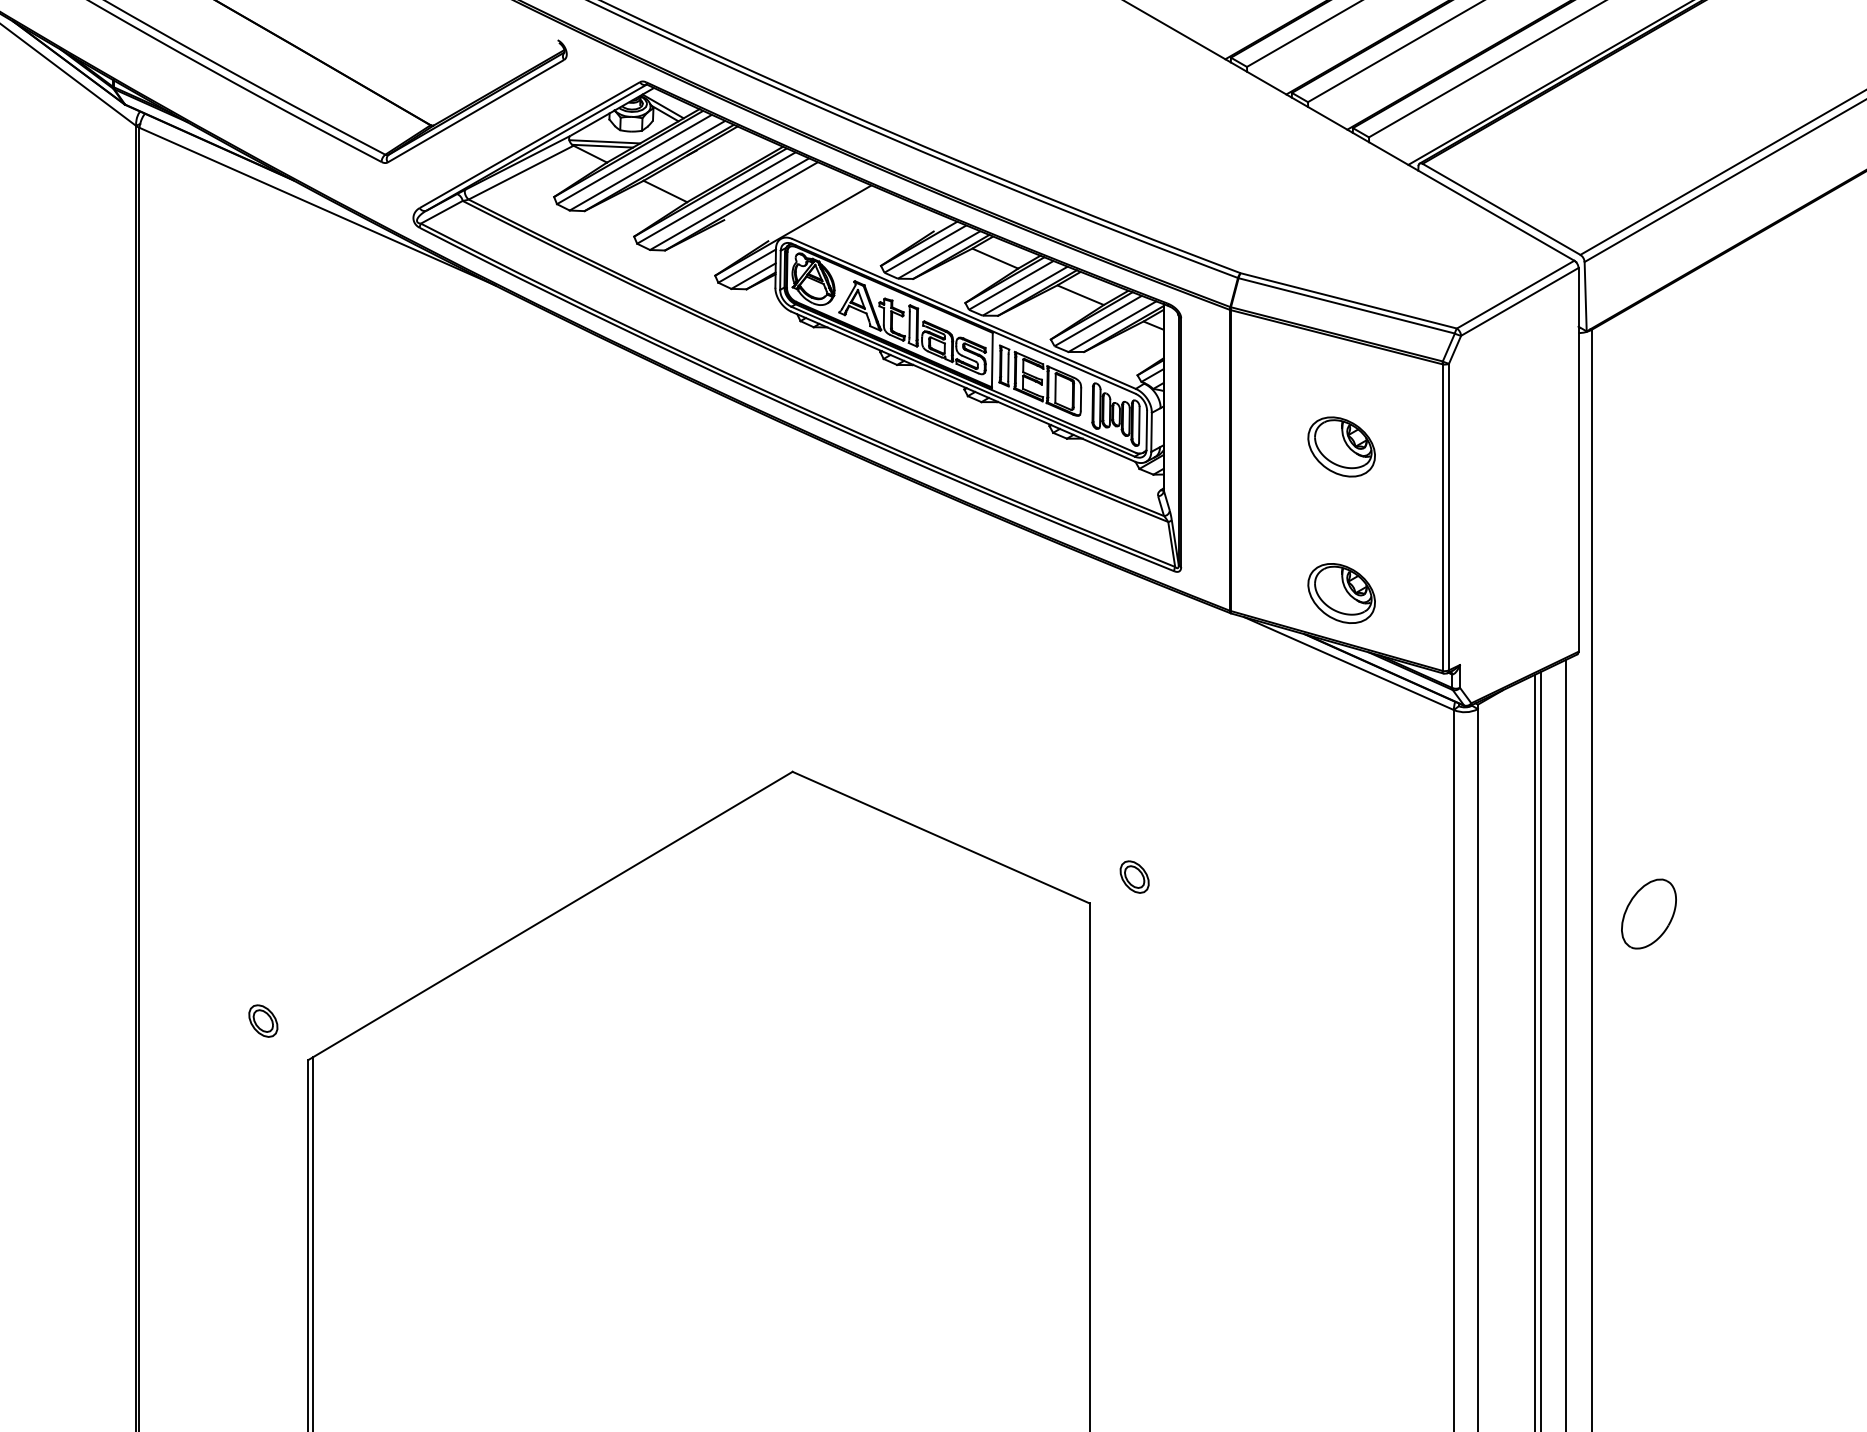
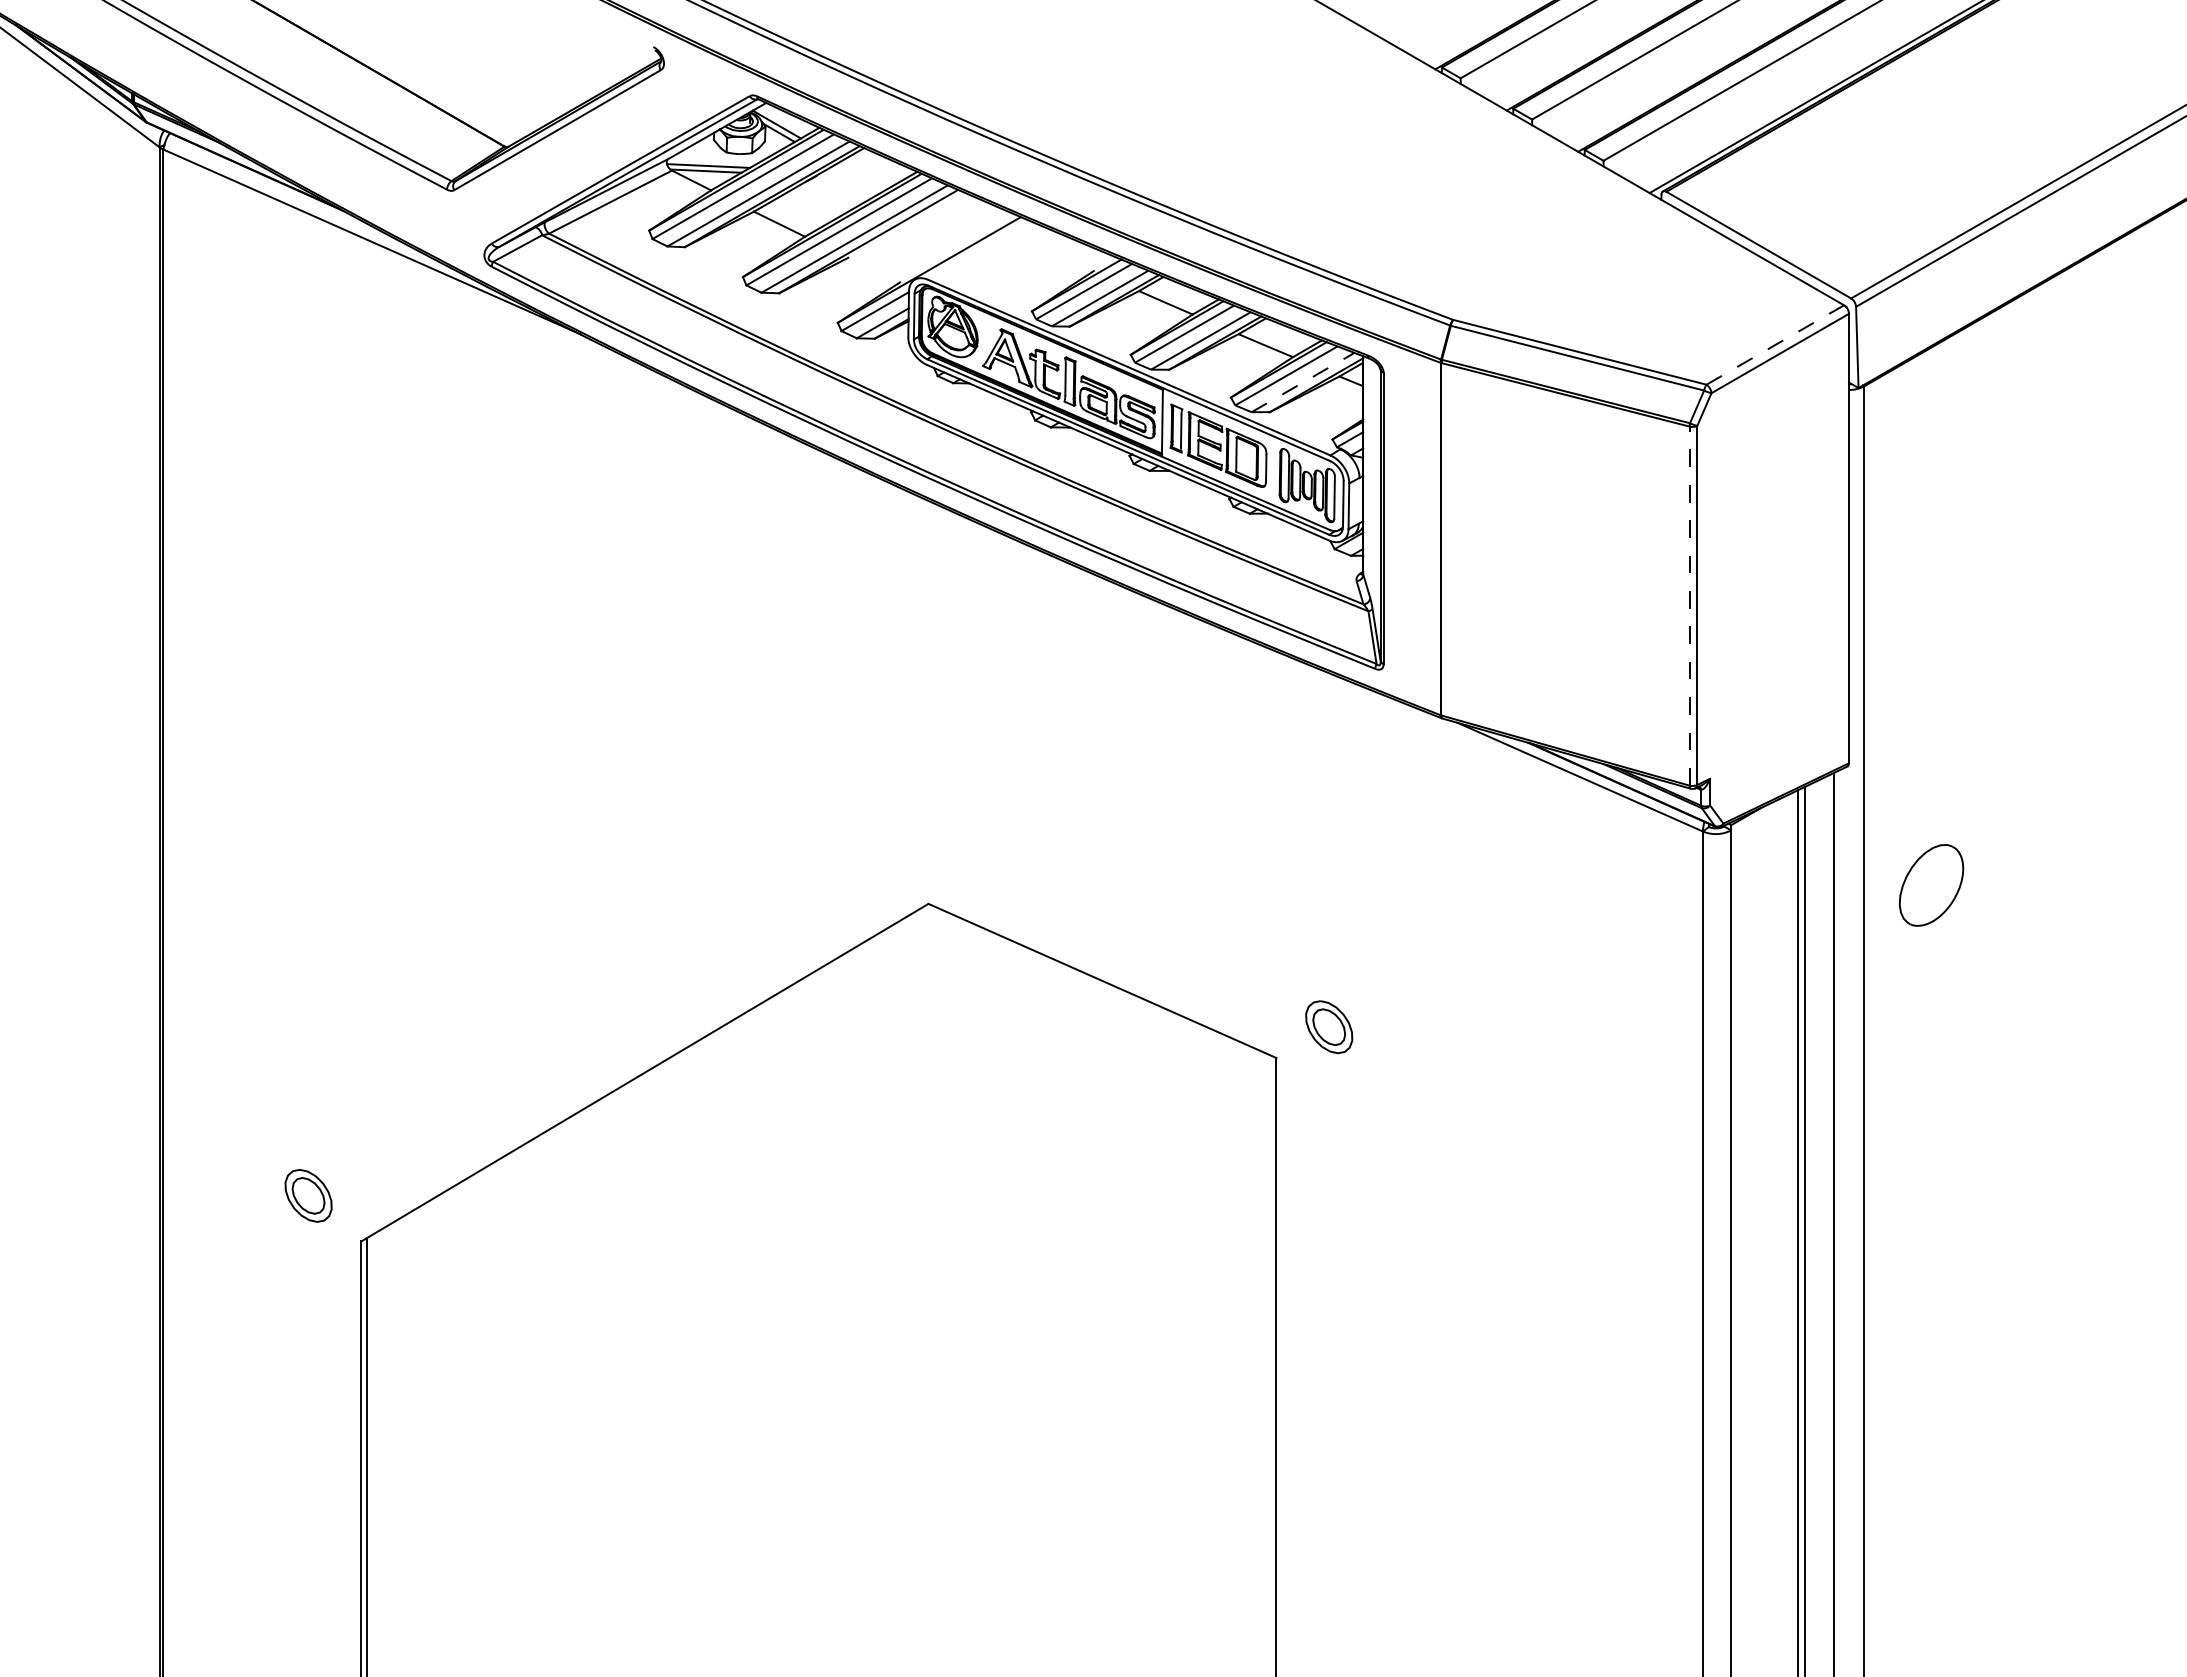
line: (1515, 294) -> (1775, 344), solid -> dashed
line: (1112, 326) -> (1303, 382), solid -> dashed
part: (1341, 446) -> (1571, 522), removed
line: (1442, 517) -> (1689, 606), solid -> dashed
part: (1341, 593) -> (1571, 695), removed
part: (1134, 876) -> (1328, 1026), size x1.4
part: (1648, 913) -> (1930, 884), moved
part: (263, 1020) -> (308, 1195), size x1.4

